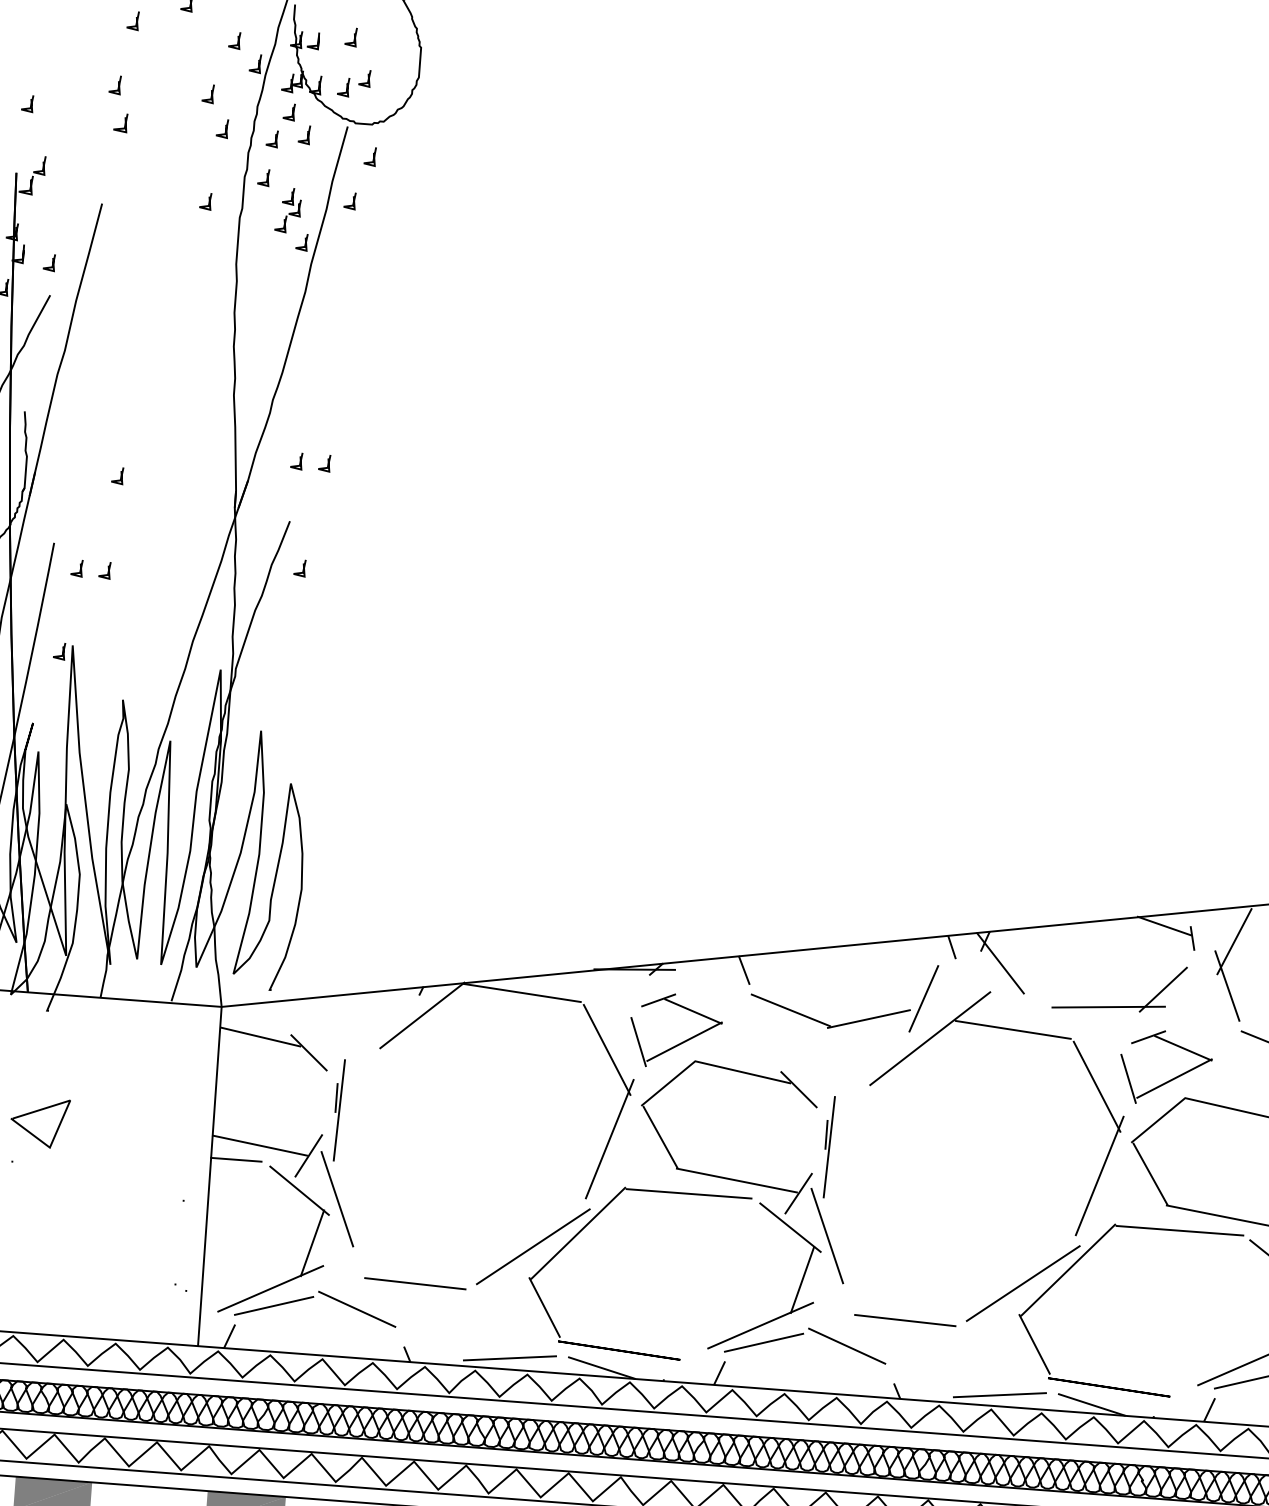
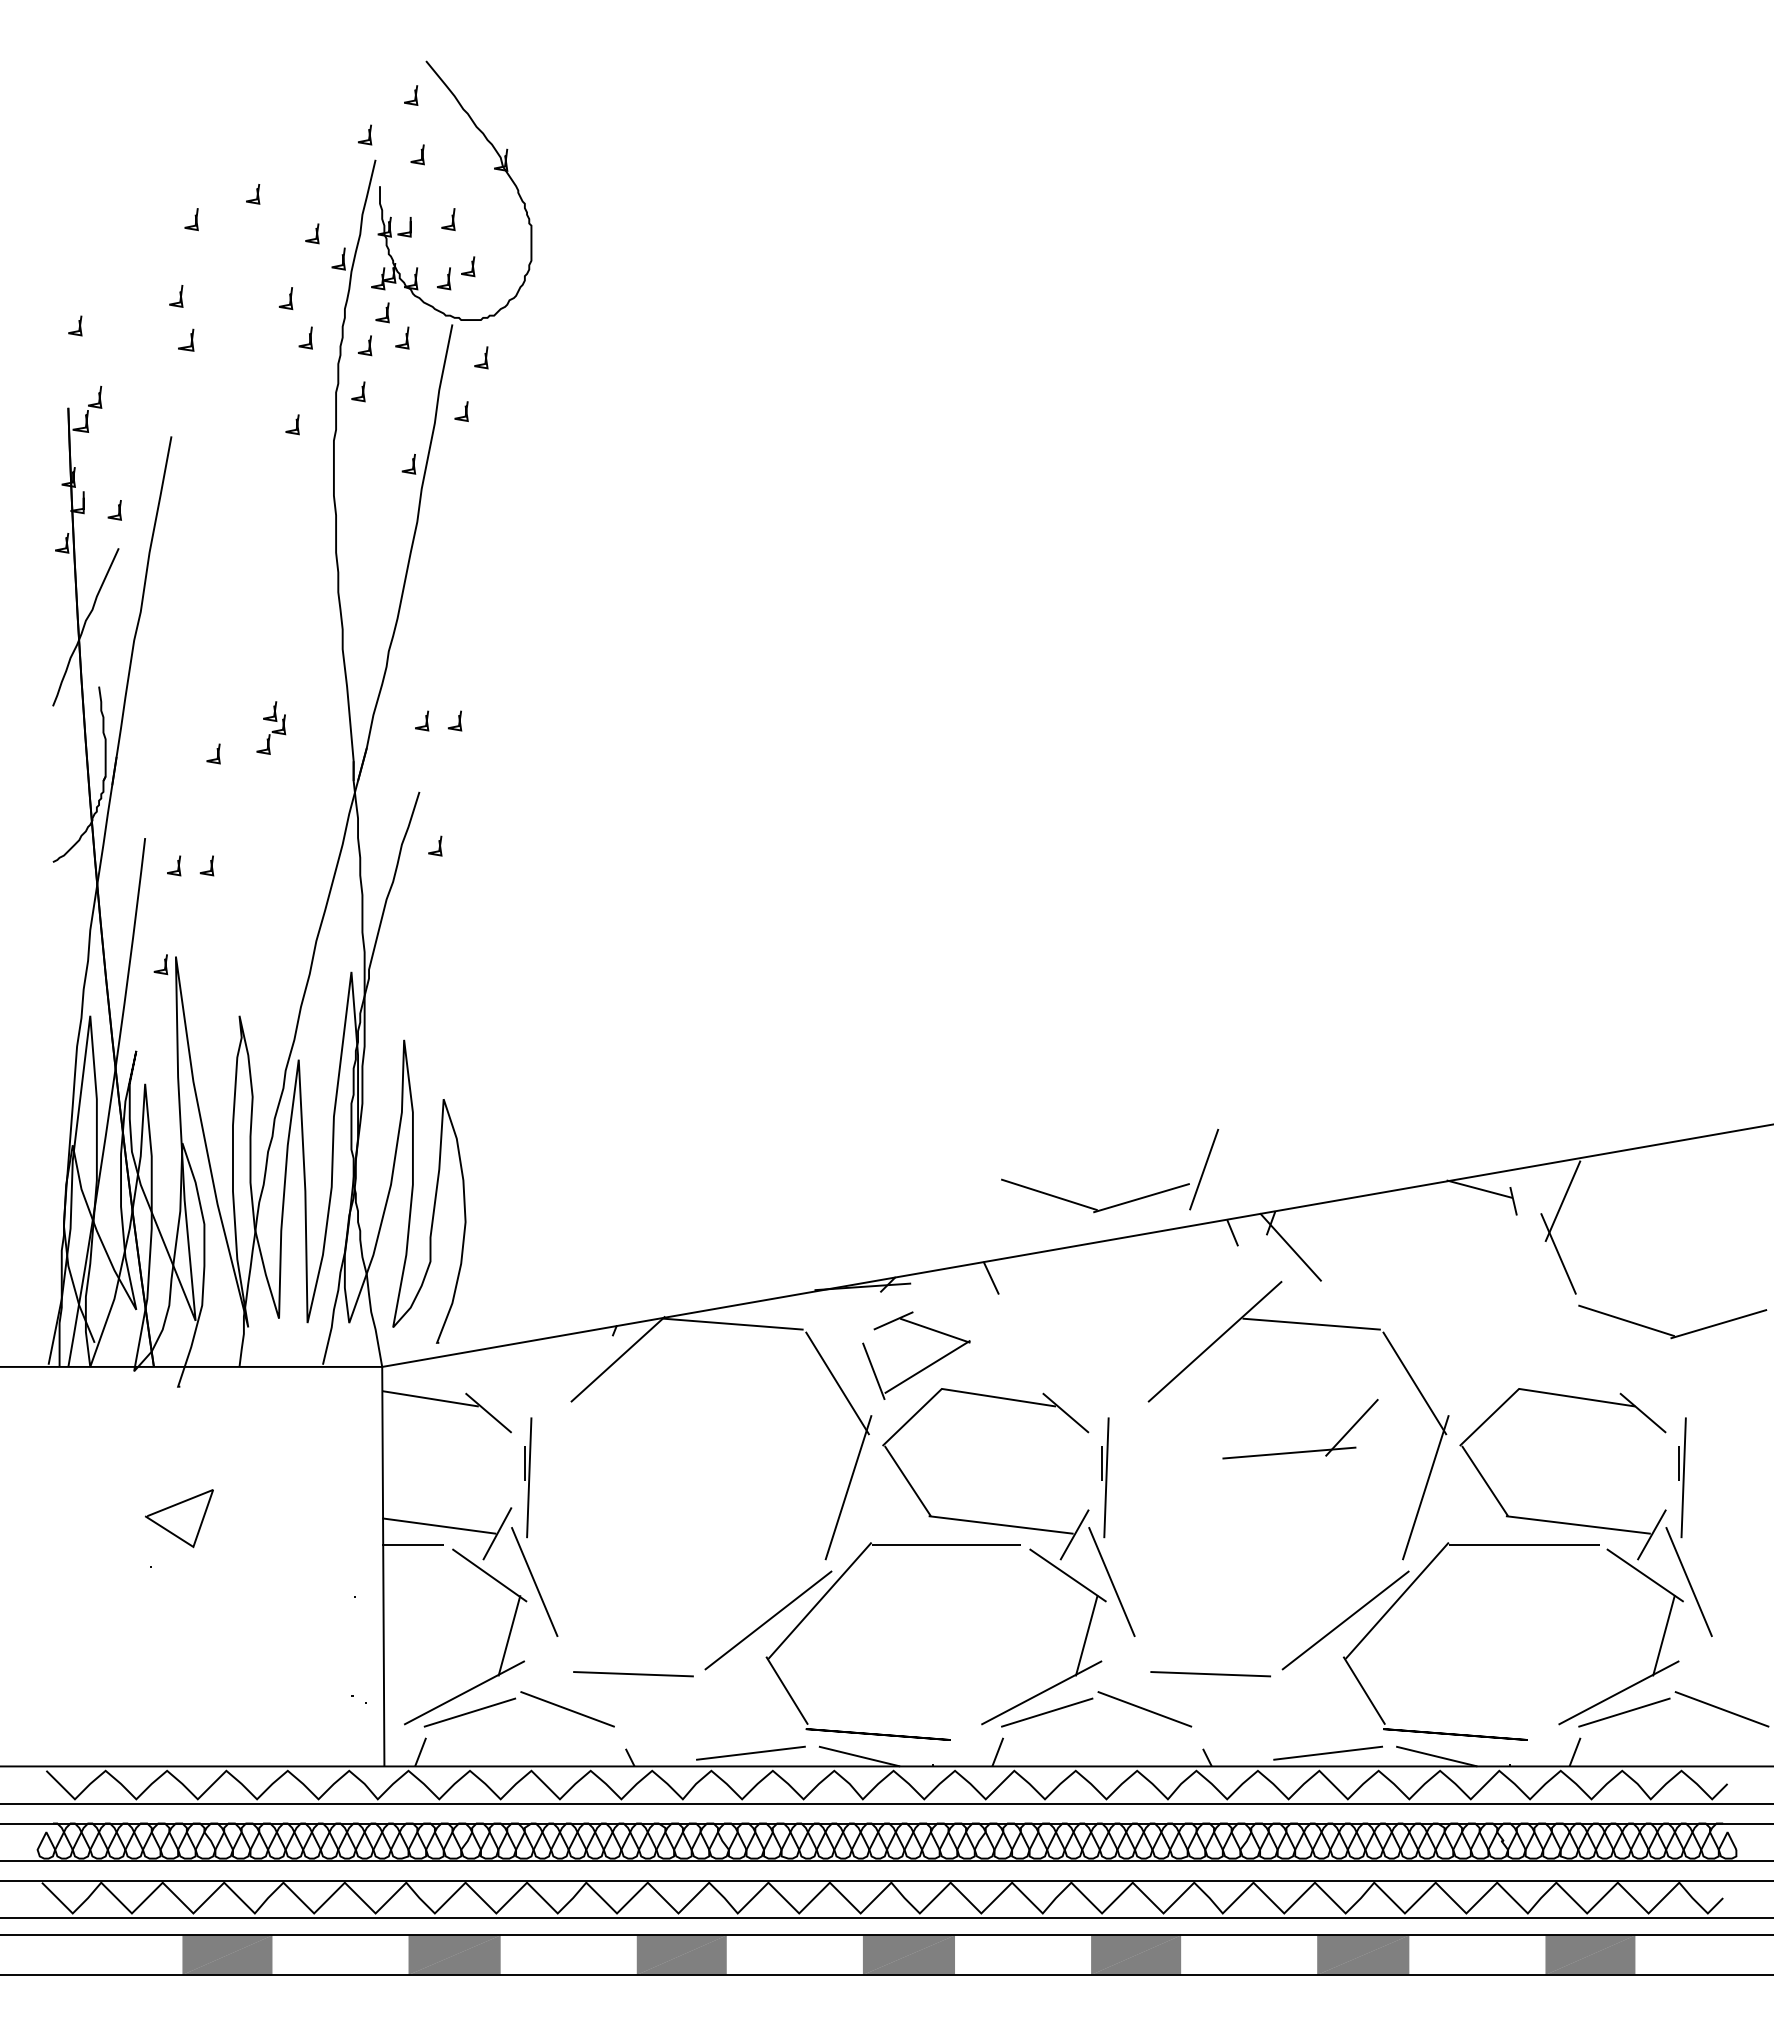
part: (288, 210) -> (271, 727), moved
part: (1121, 1005) -> (1304, 1450), moved
part: (852, 1021) -> (1122, 1202), moved
part: (1171, 1078) -> (1501, 1367), removed

